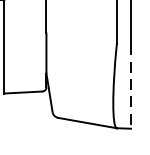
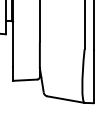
line: (130, 86) -> (93, 76), dashed -> solid

